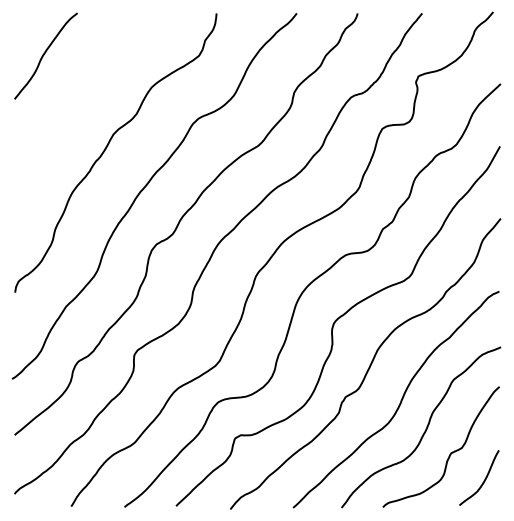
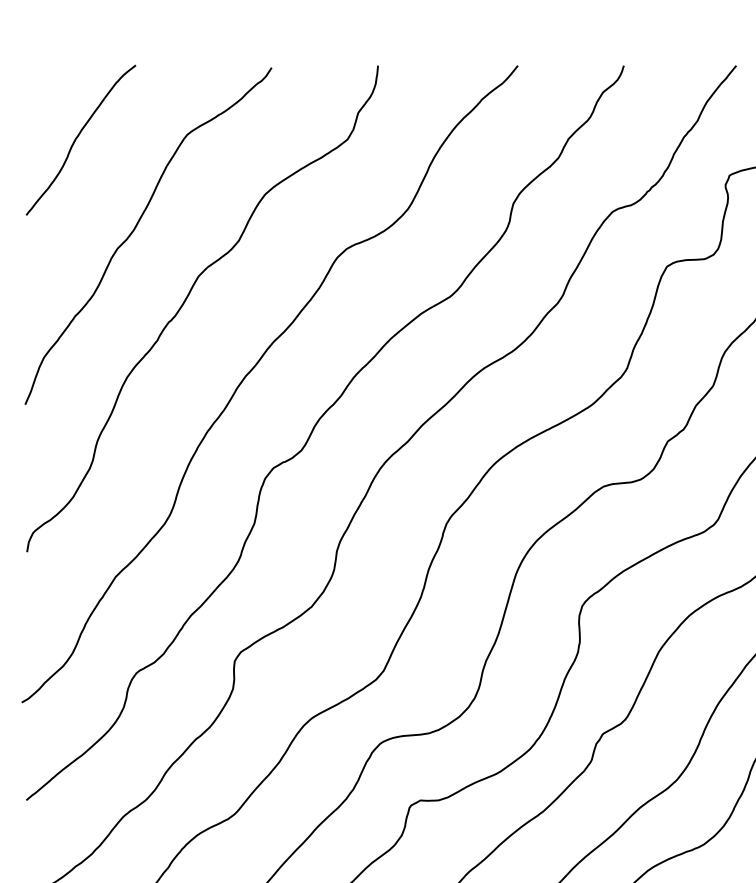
curve: (78, 106) -> (137, 227), added

